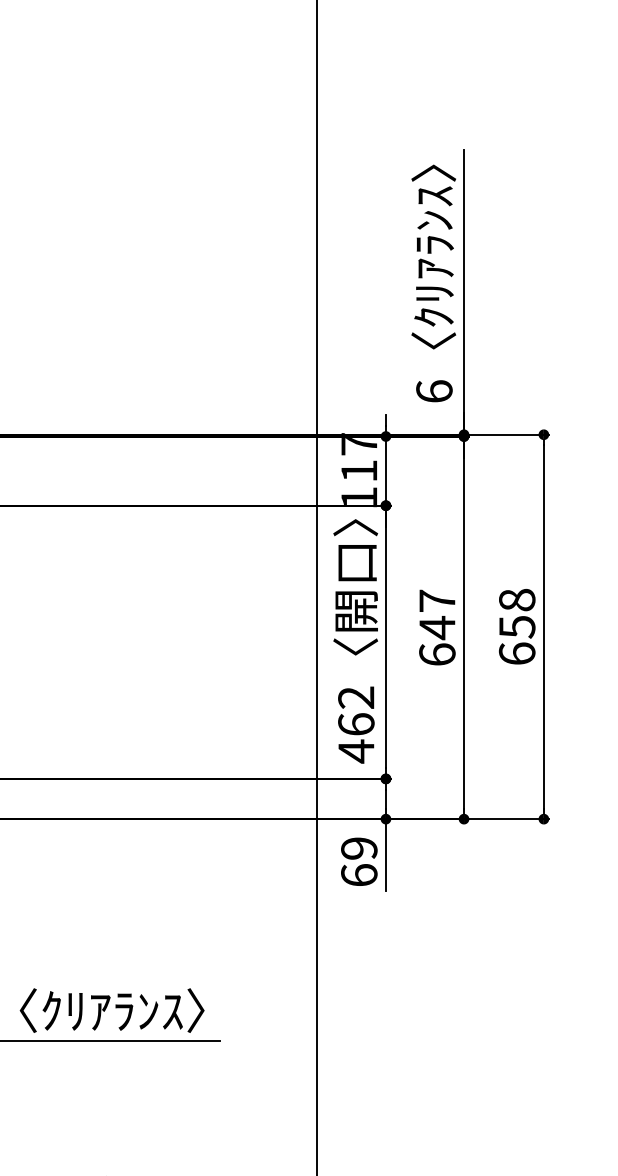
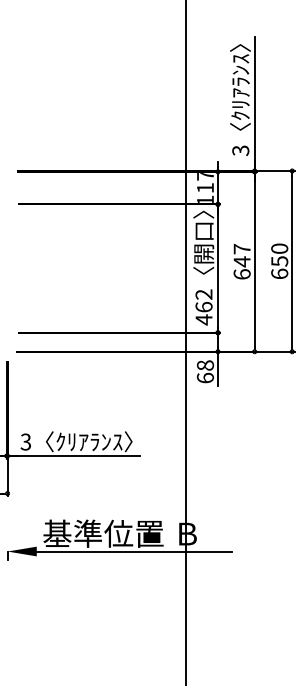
text: (433, 391) -> (240, 150), 6 -> 3
text: (516, 599) -> (279, 248), 658 -> 650
text: (359, 848) -> (205, 365), 69 -> 68

